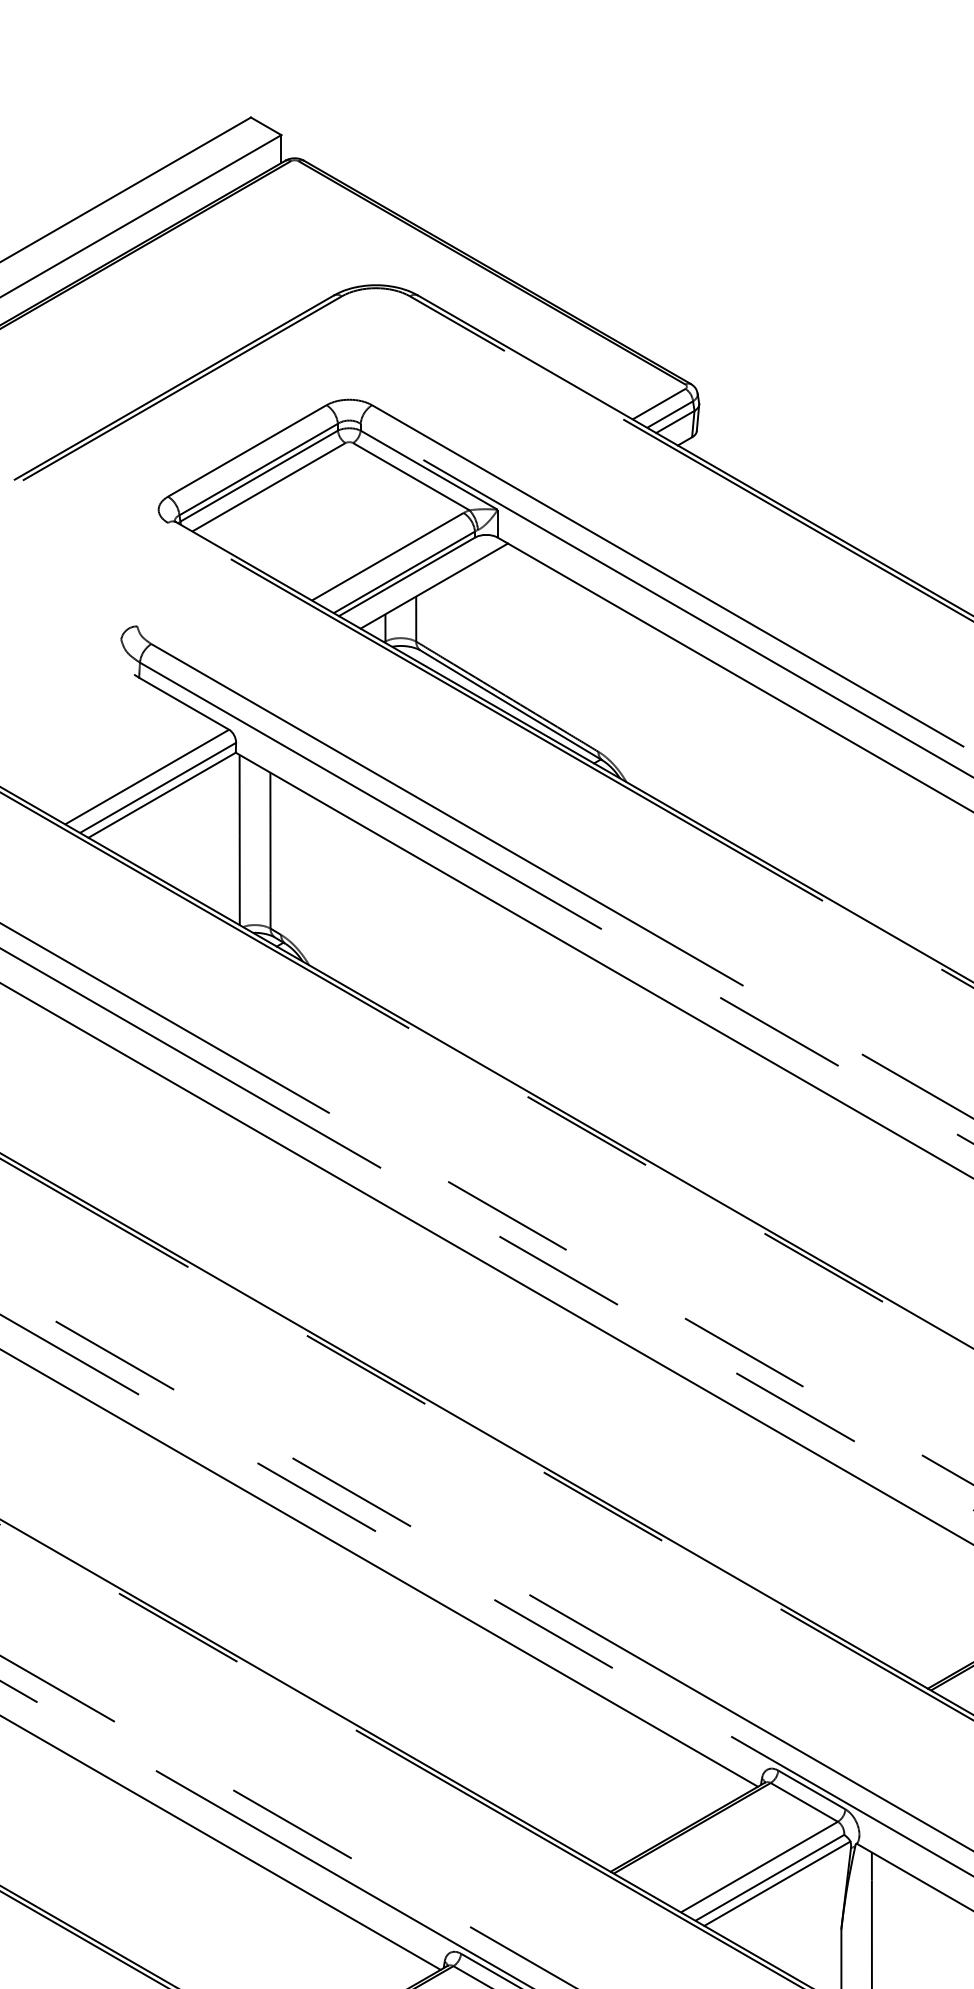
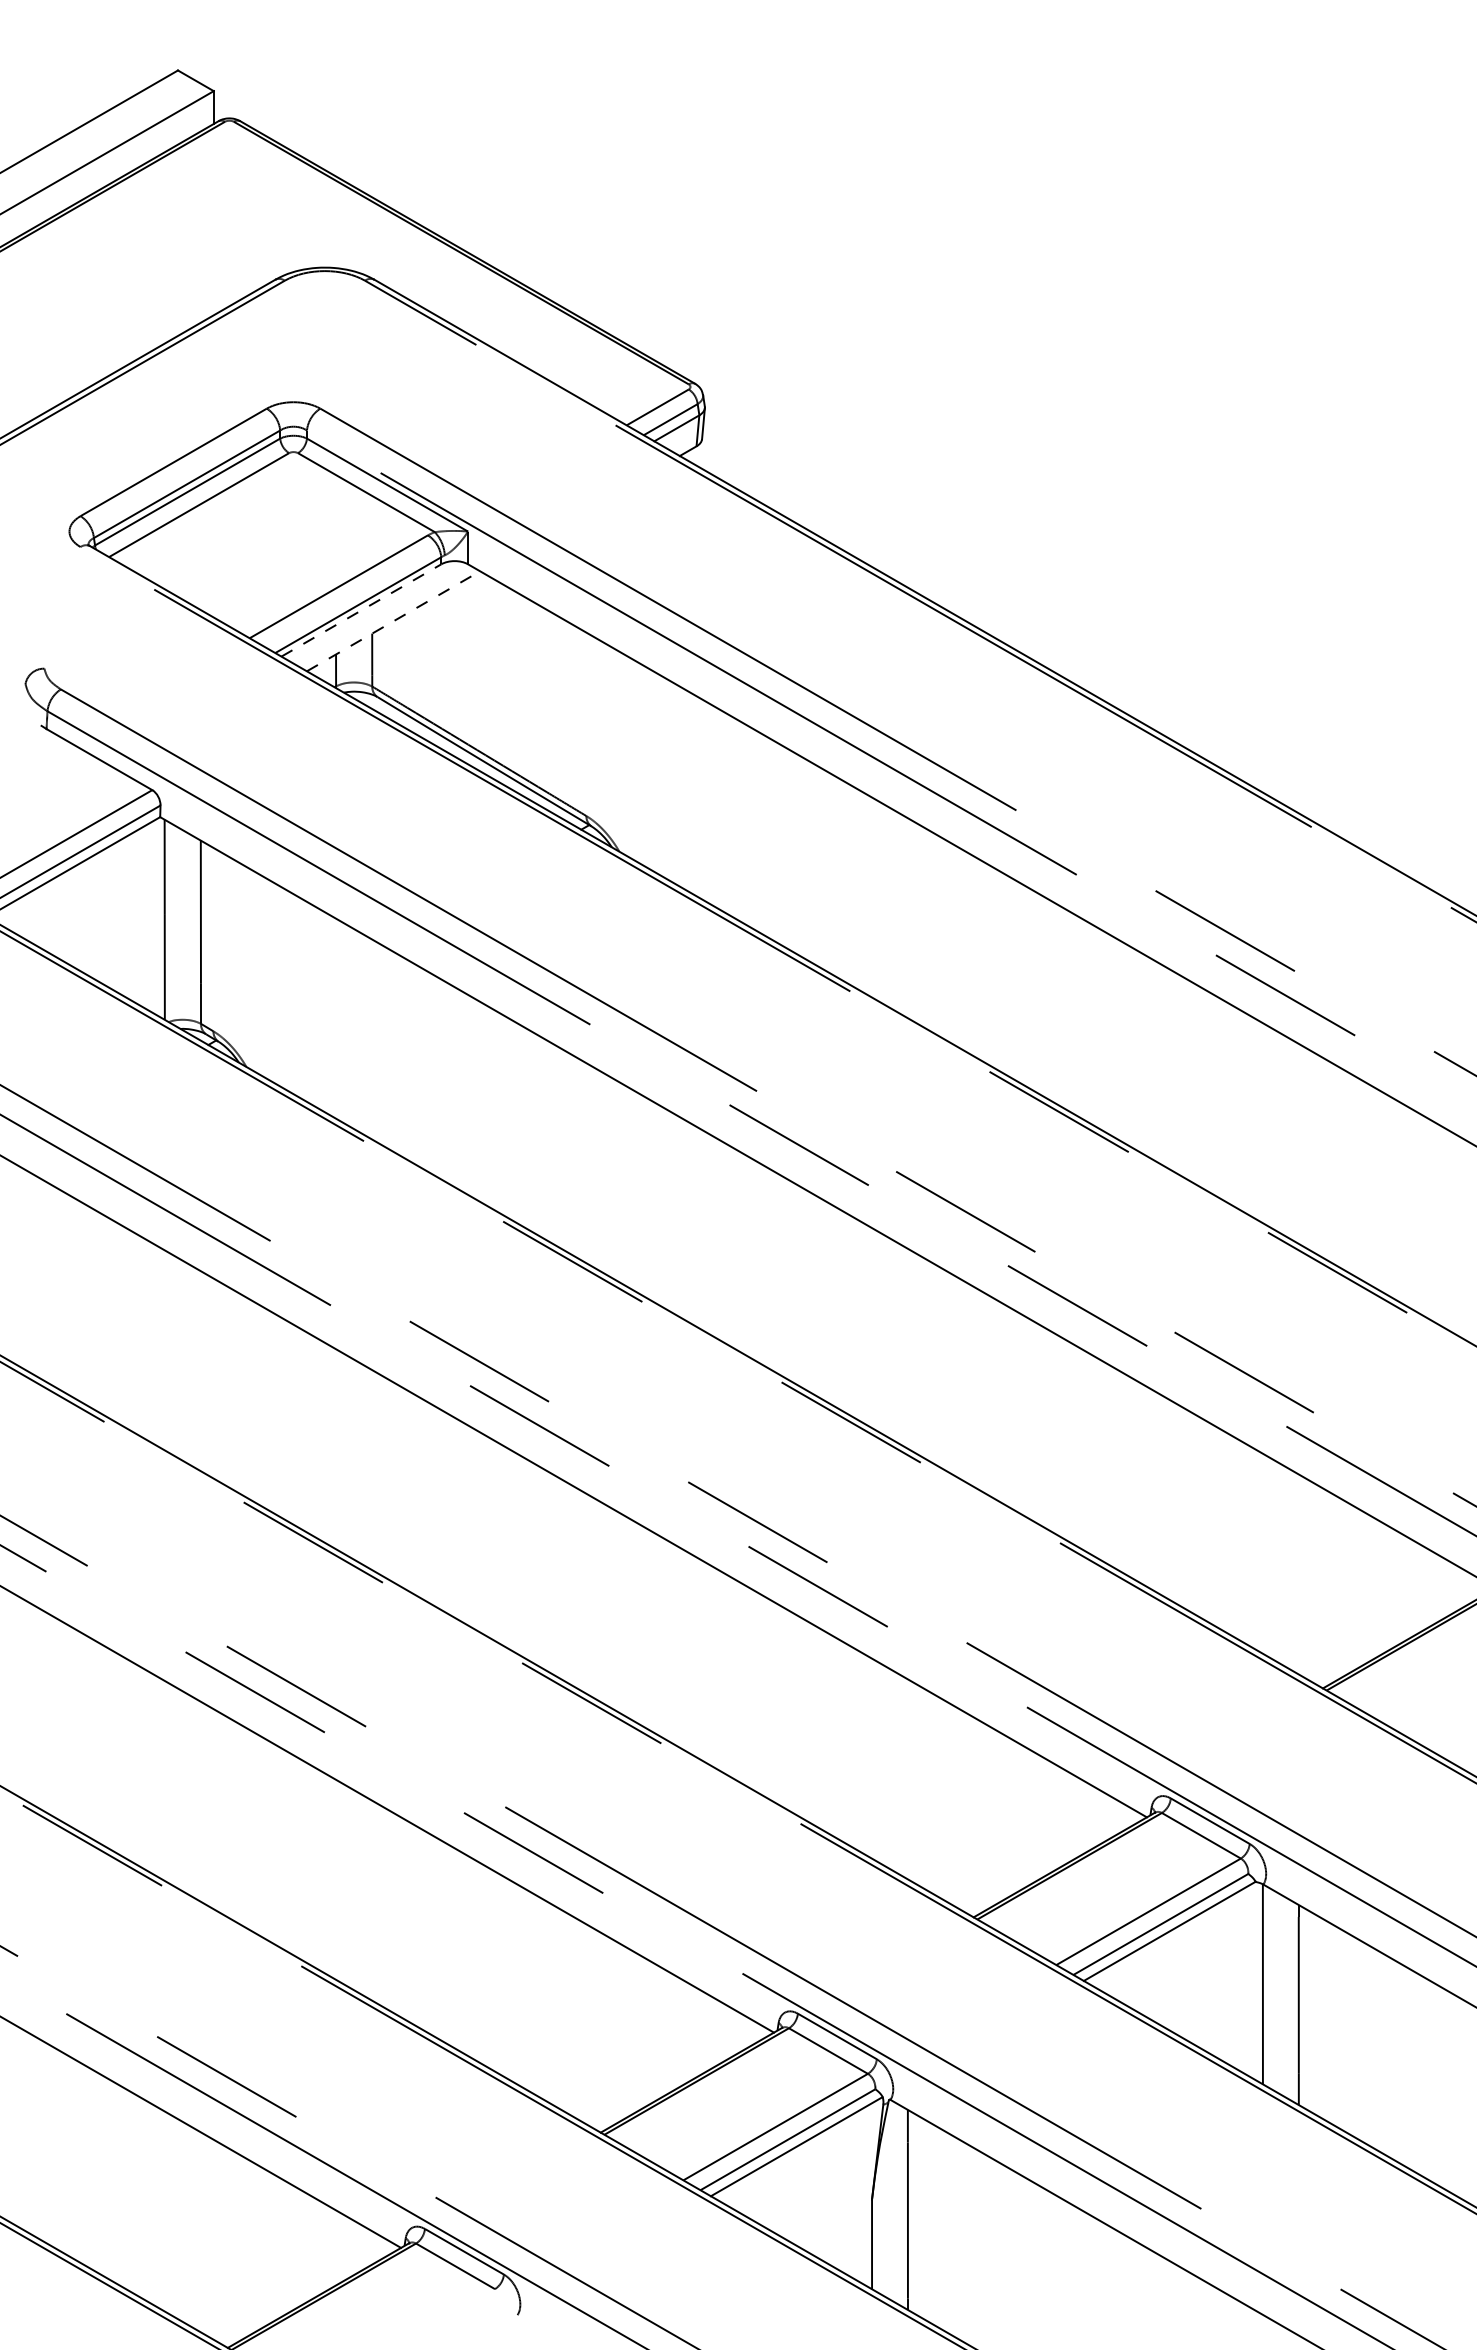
line: (407, 576) -> (361, 610), solid -> dashed
line: (434, 586) -> (393, 621), solid -> dashed

